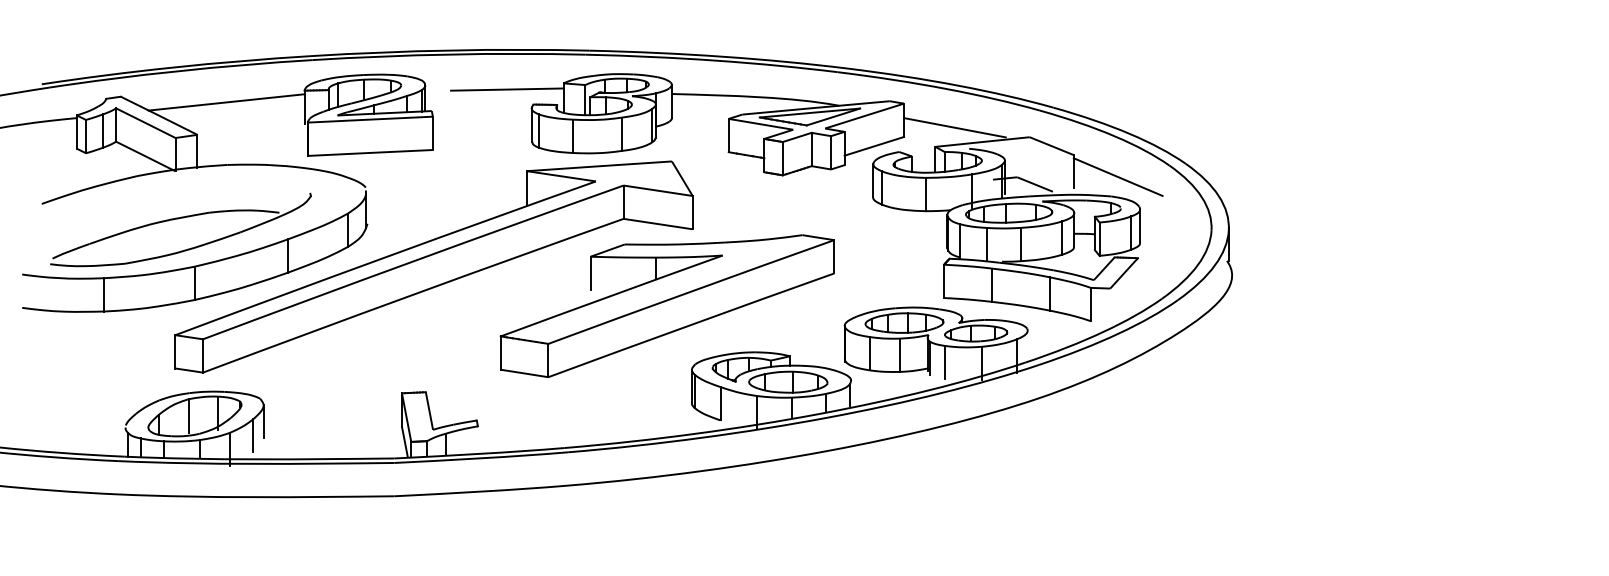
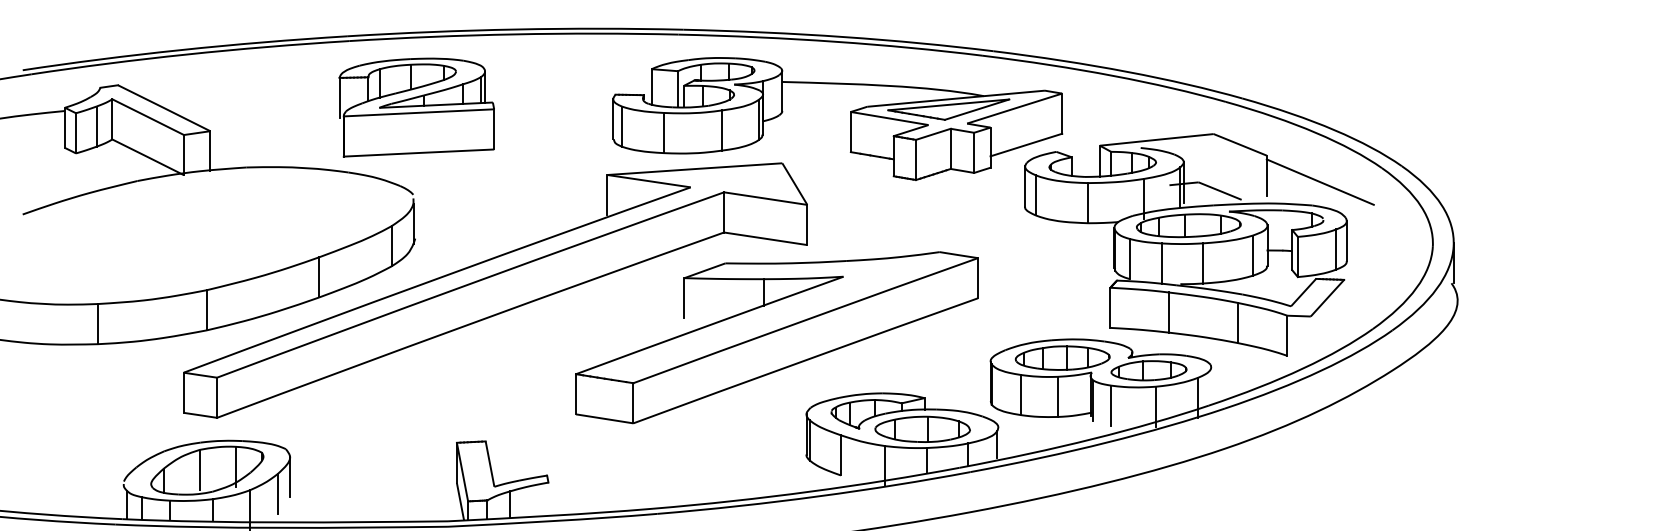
line: (507, 89) -> (584, 76), removed
line: (226, 102) -> (245, 92), removed
line: (954, 127) -> (1122, 122), removed
part: (178, 219) -> (187, 233), removed

